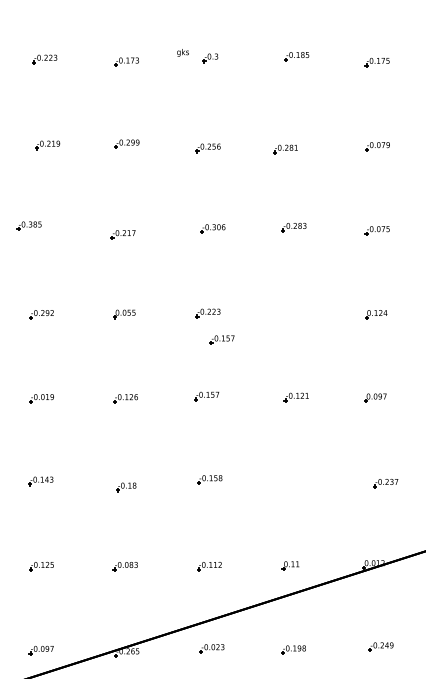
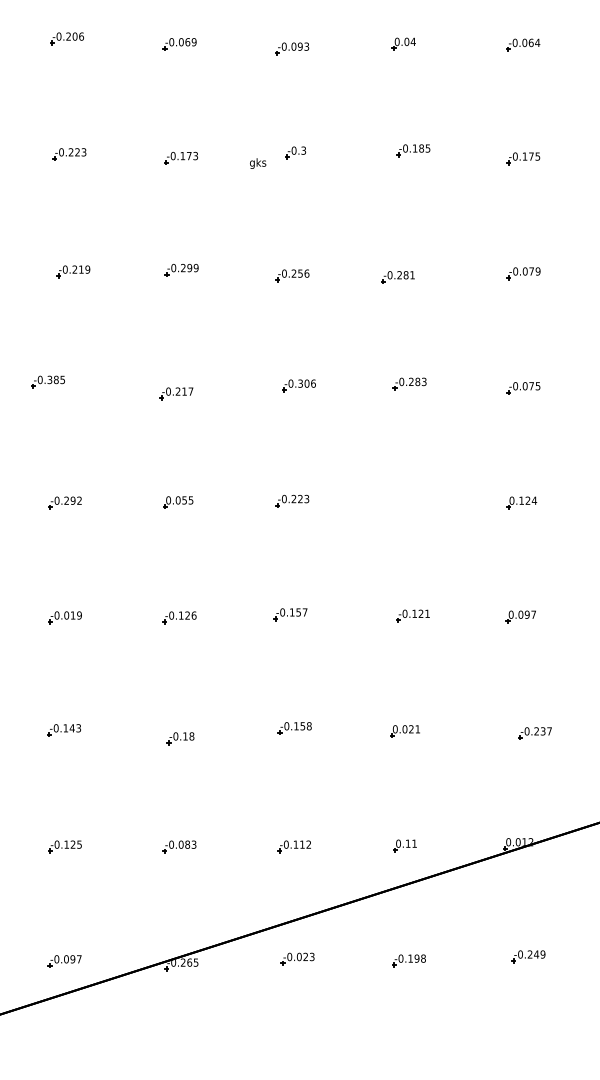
text: (183, 52) -> (258, 163), moved
part: (222, 339) -> (311, 537), removed
part: (290, 482) -> (404, 731), added

